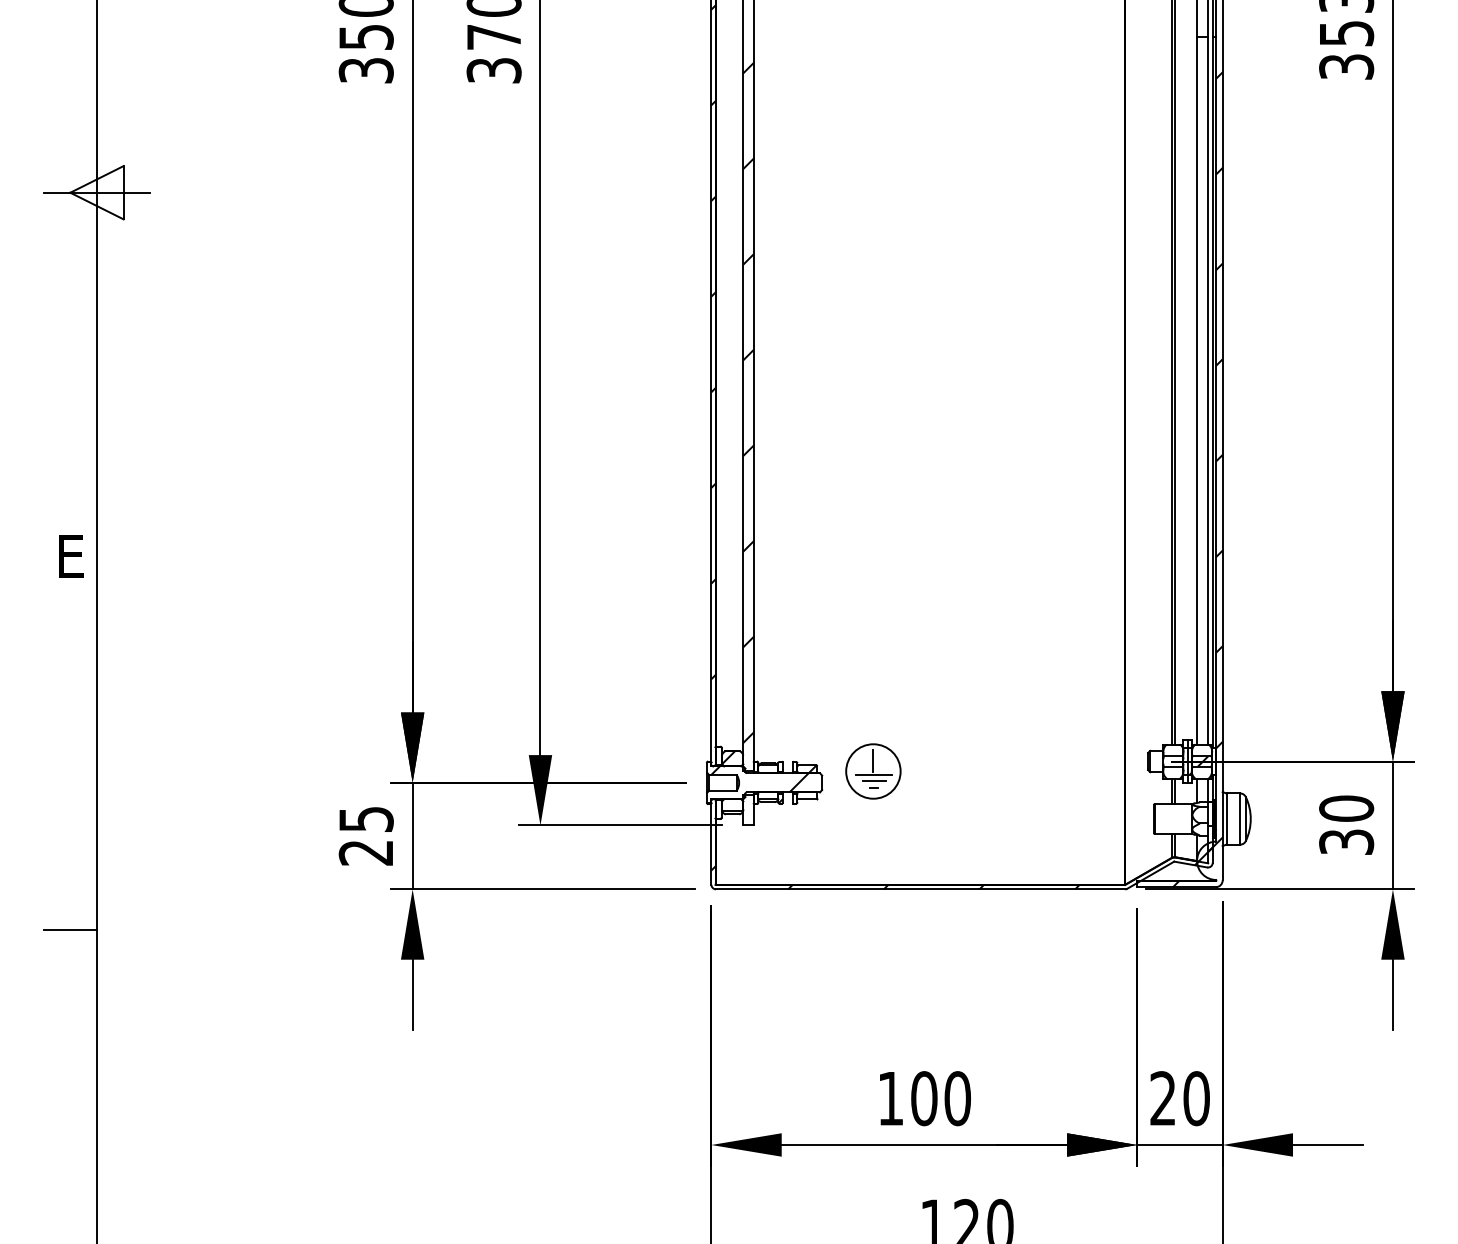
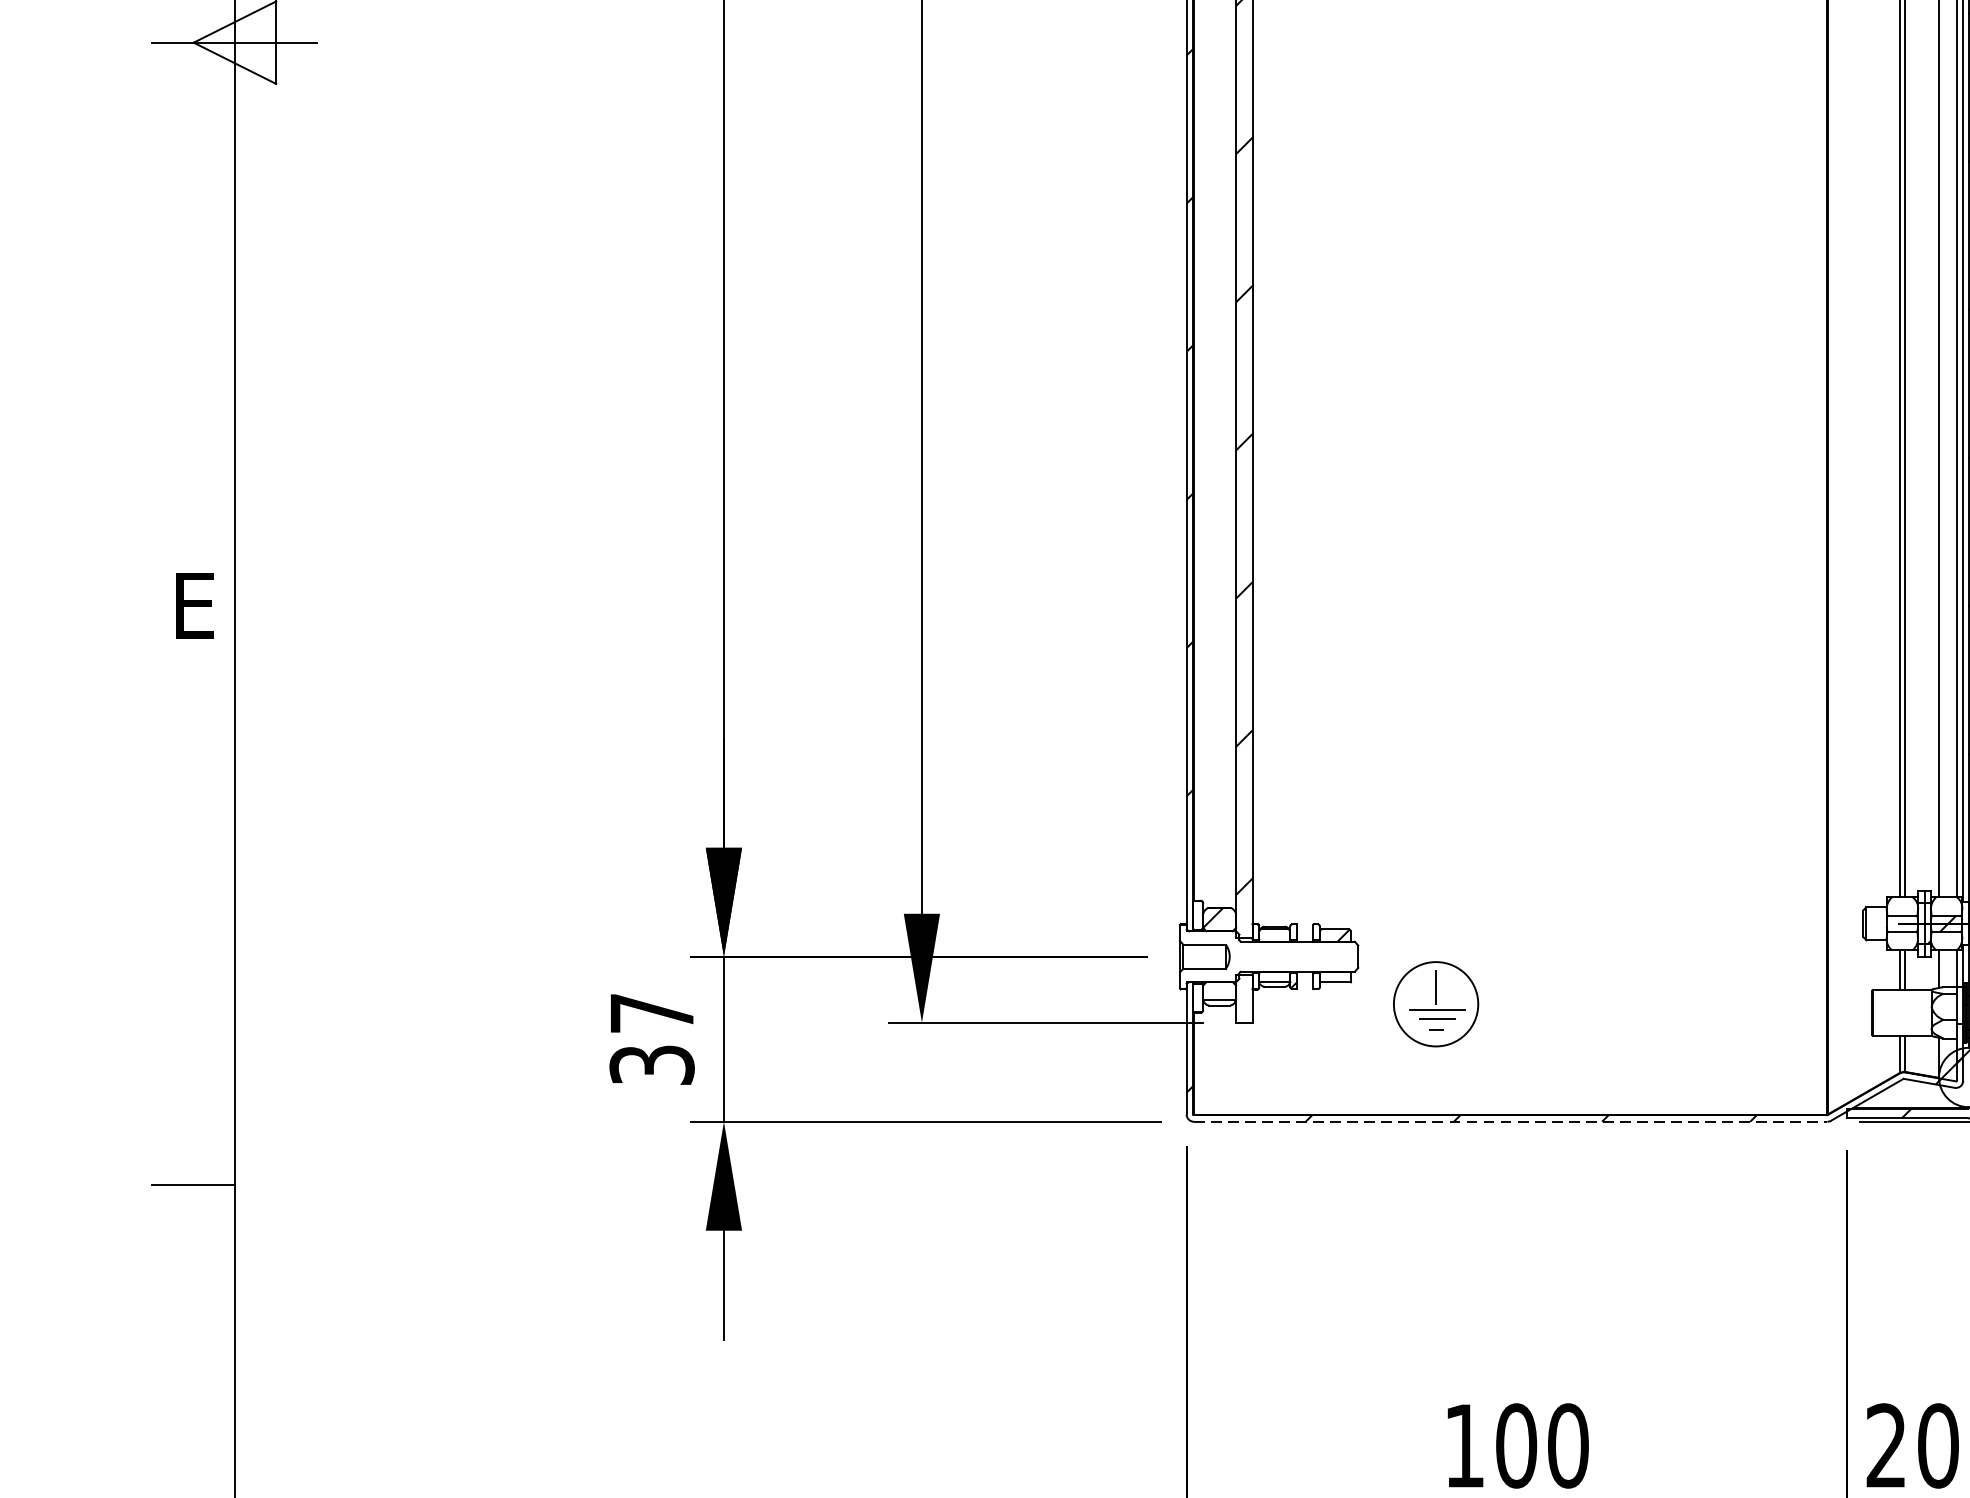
part: (873, 771) -> (1436, 1004), moved
hatch: (759, 779) -> (1261, 951), removed
text: (365, 836) -> (650, 1039), 25 -> 37
line: (921, 889) -> (1512, 1121), solid -> dashed

